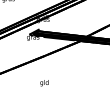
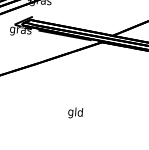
text: (44, 83) -> (75, 113), moved

